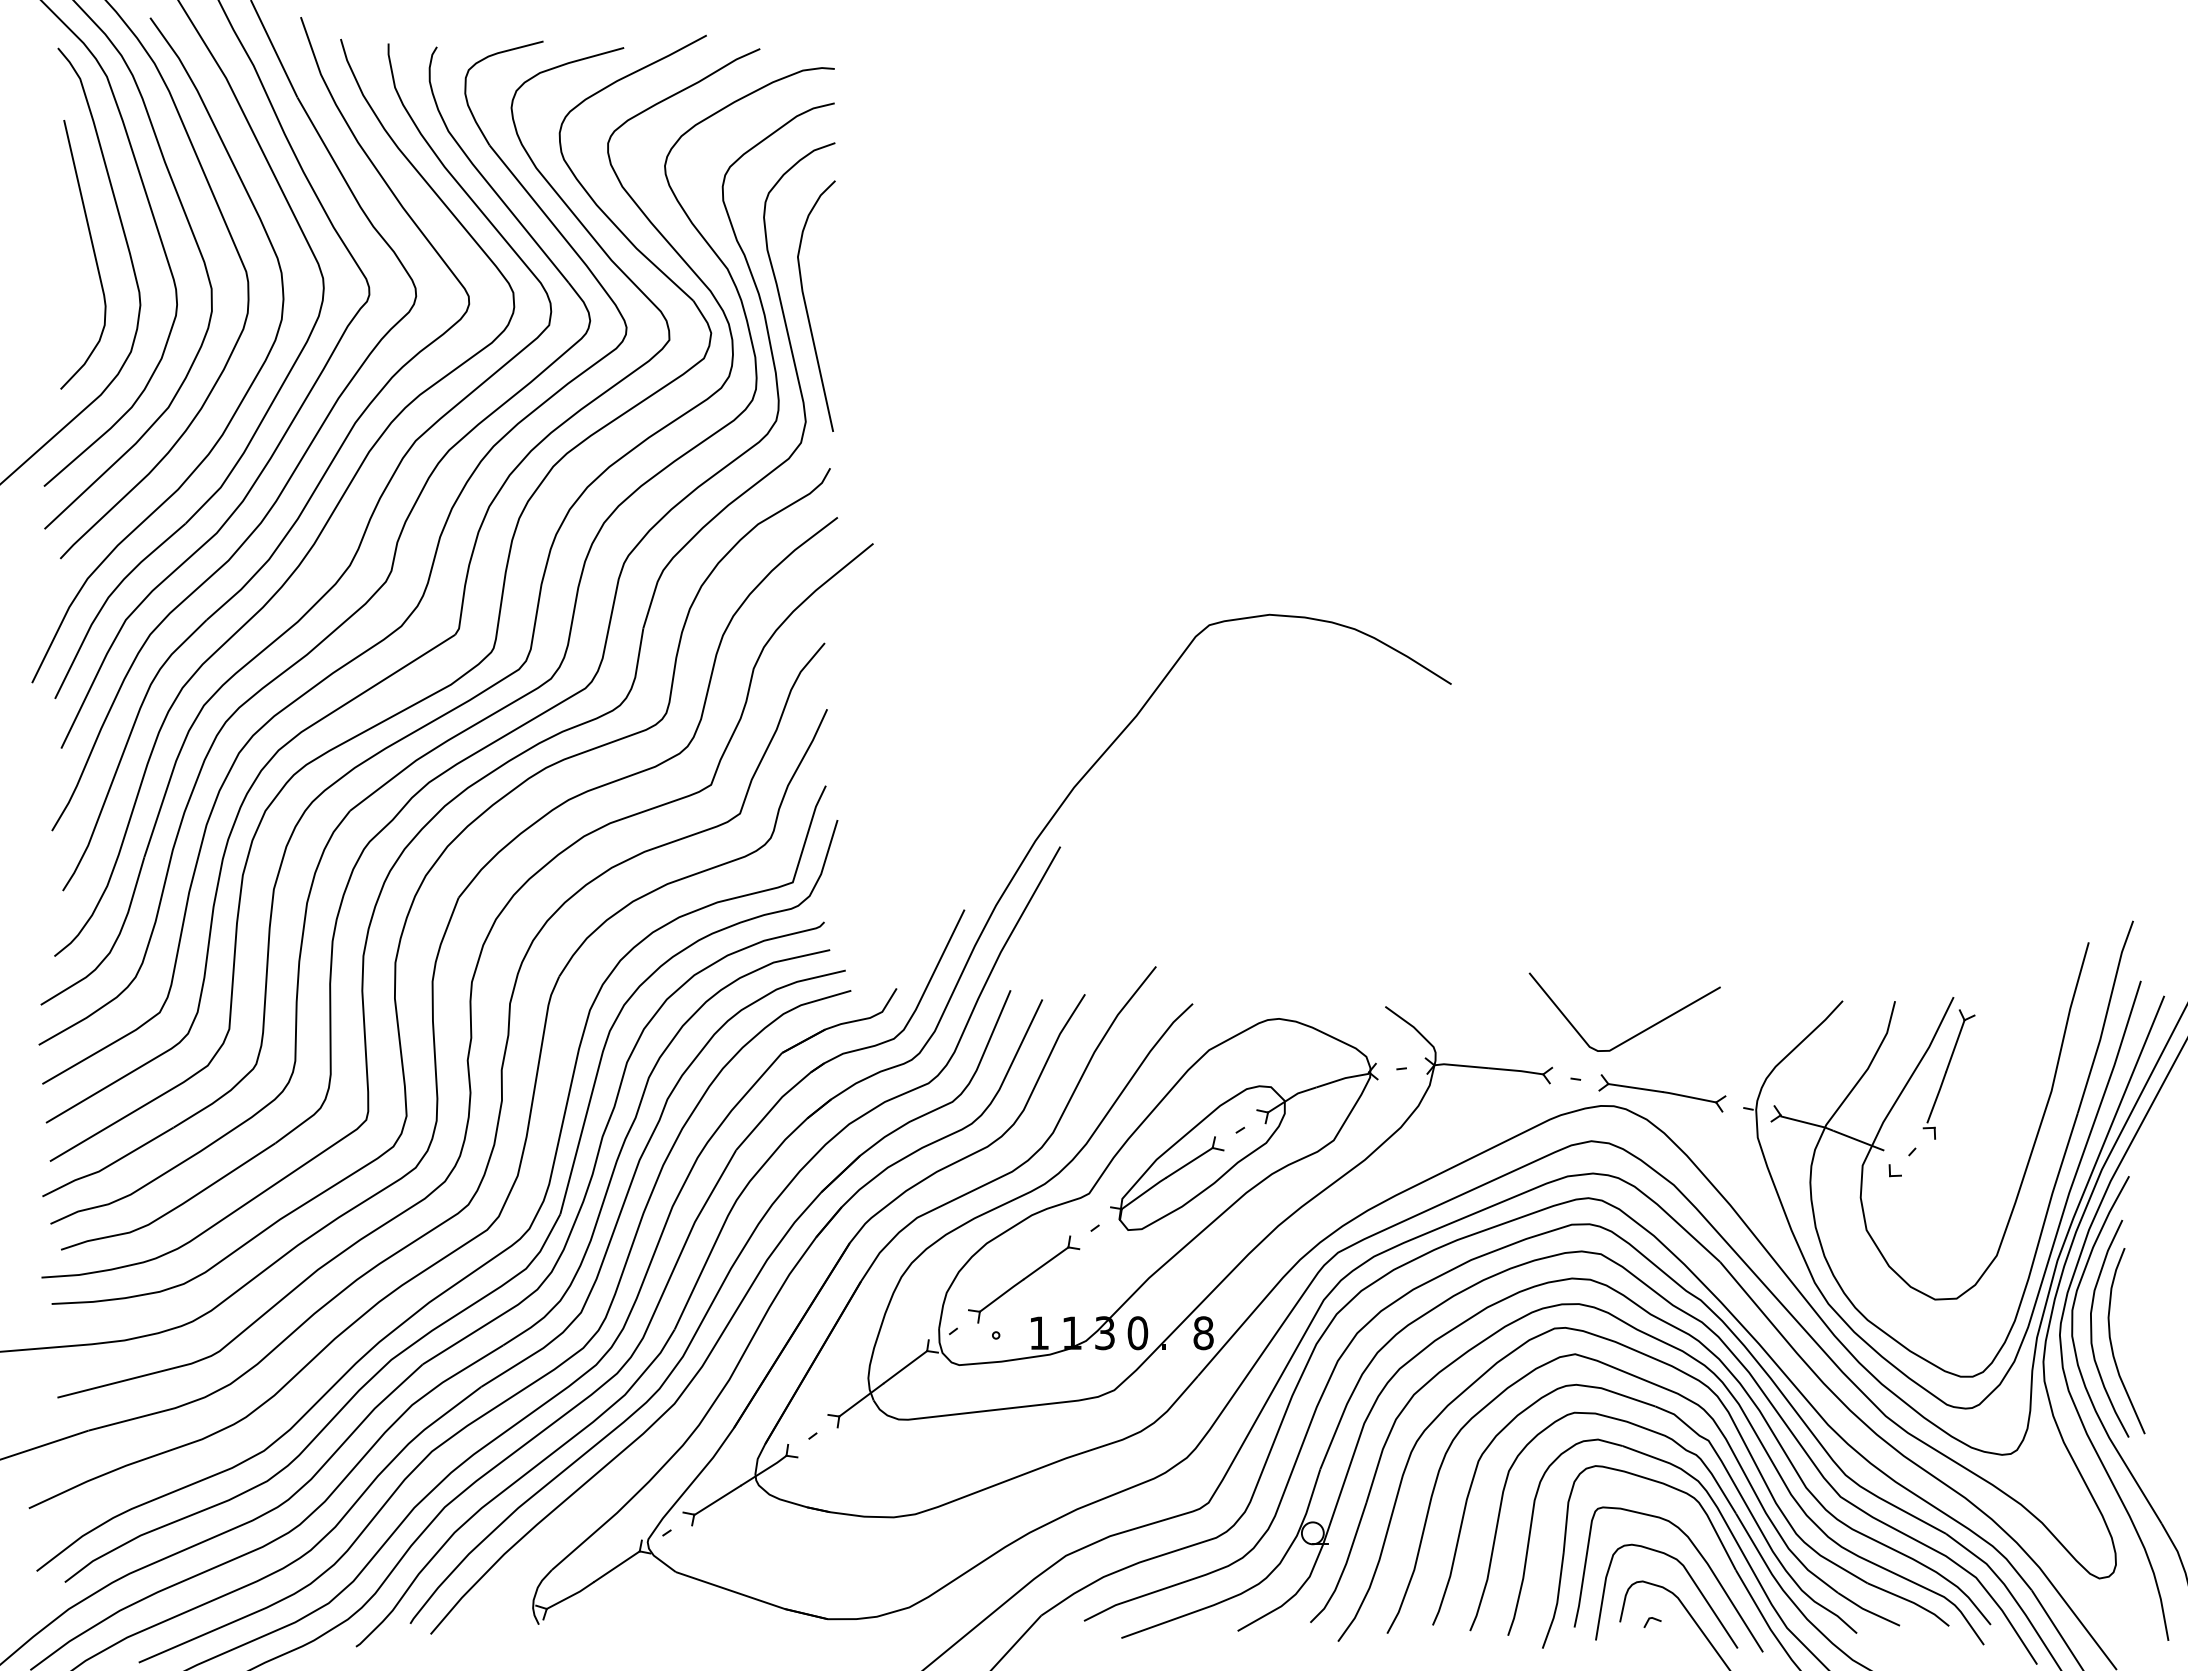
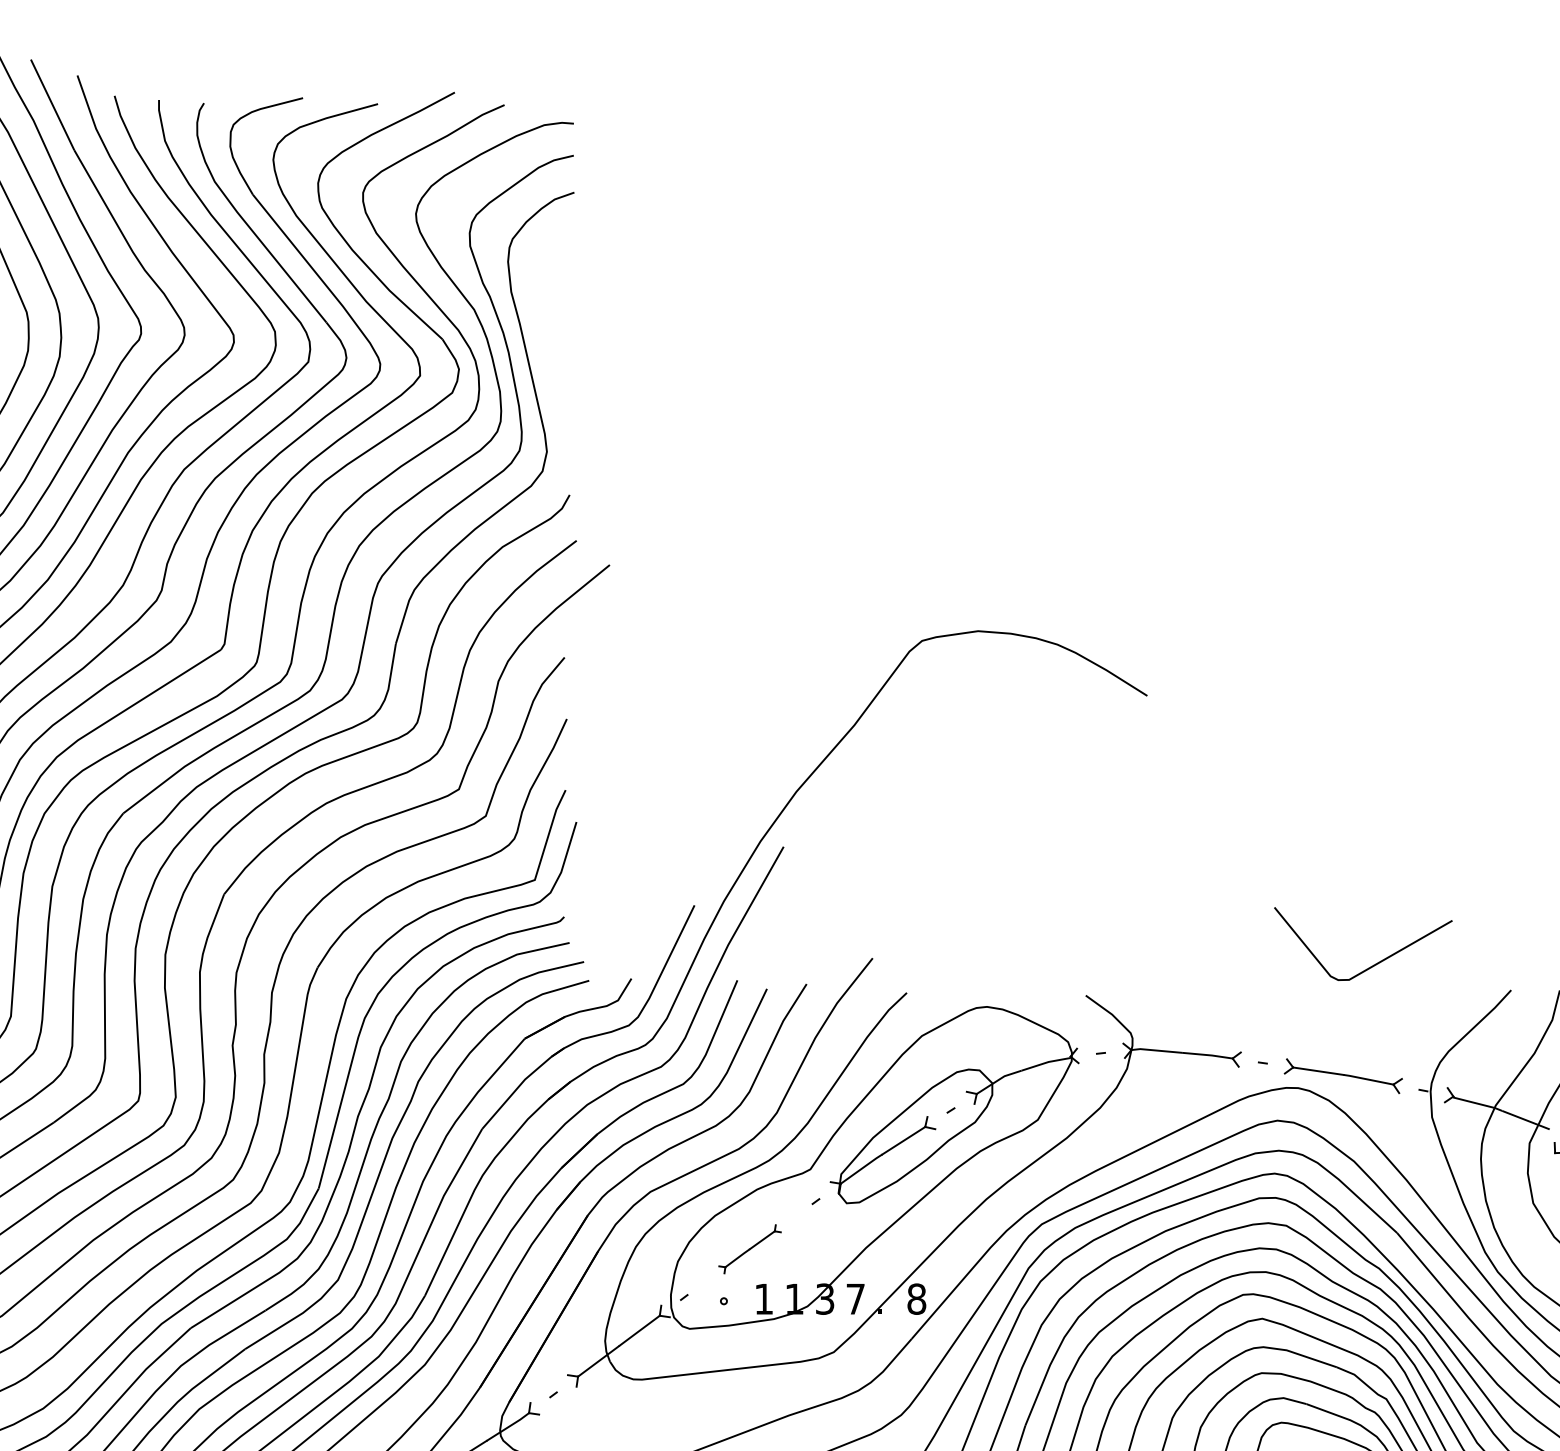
curve: (807, 308) -> (548, 346), removed
line: (1635, 1034) -> (1373, 964), moved
part: (1024, 1279) -> (750, 1249), size x0.6
text: (1137, 1333) -> (855, 1299), 0 -> 7

